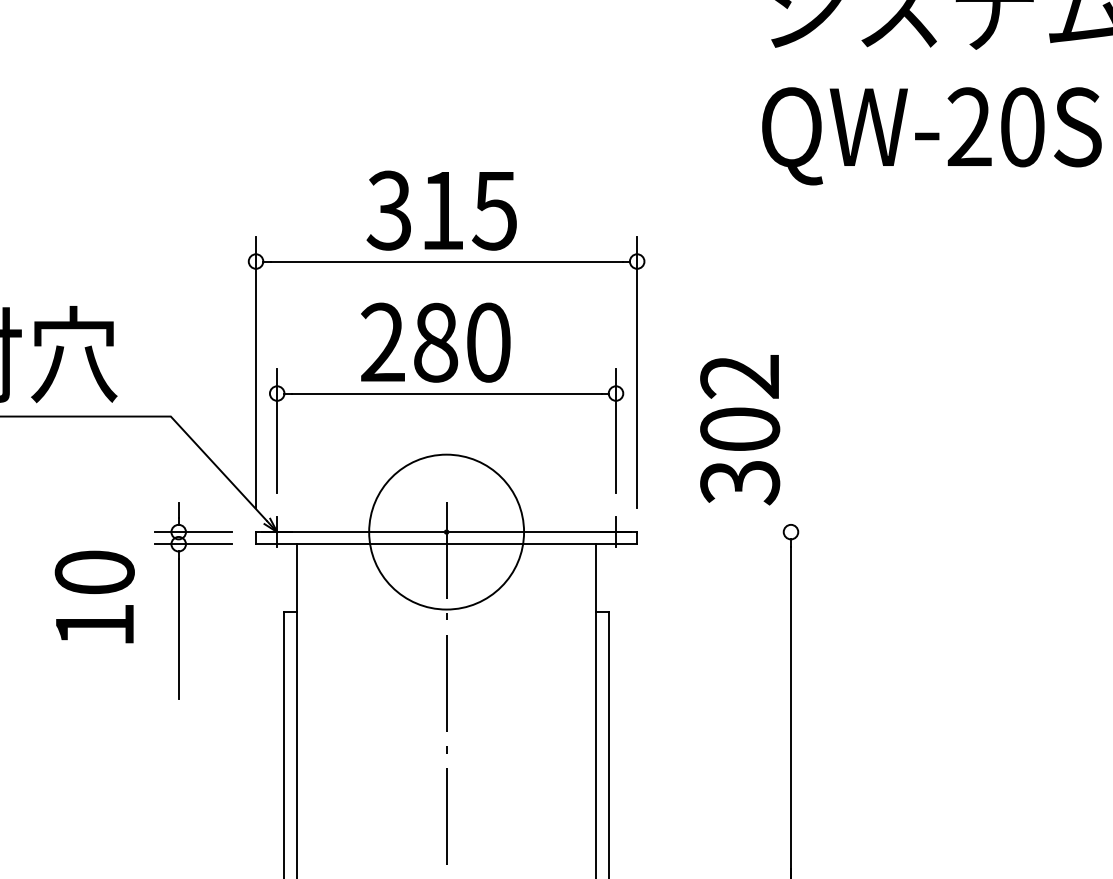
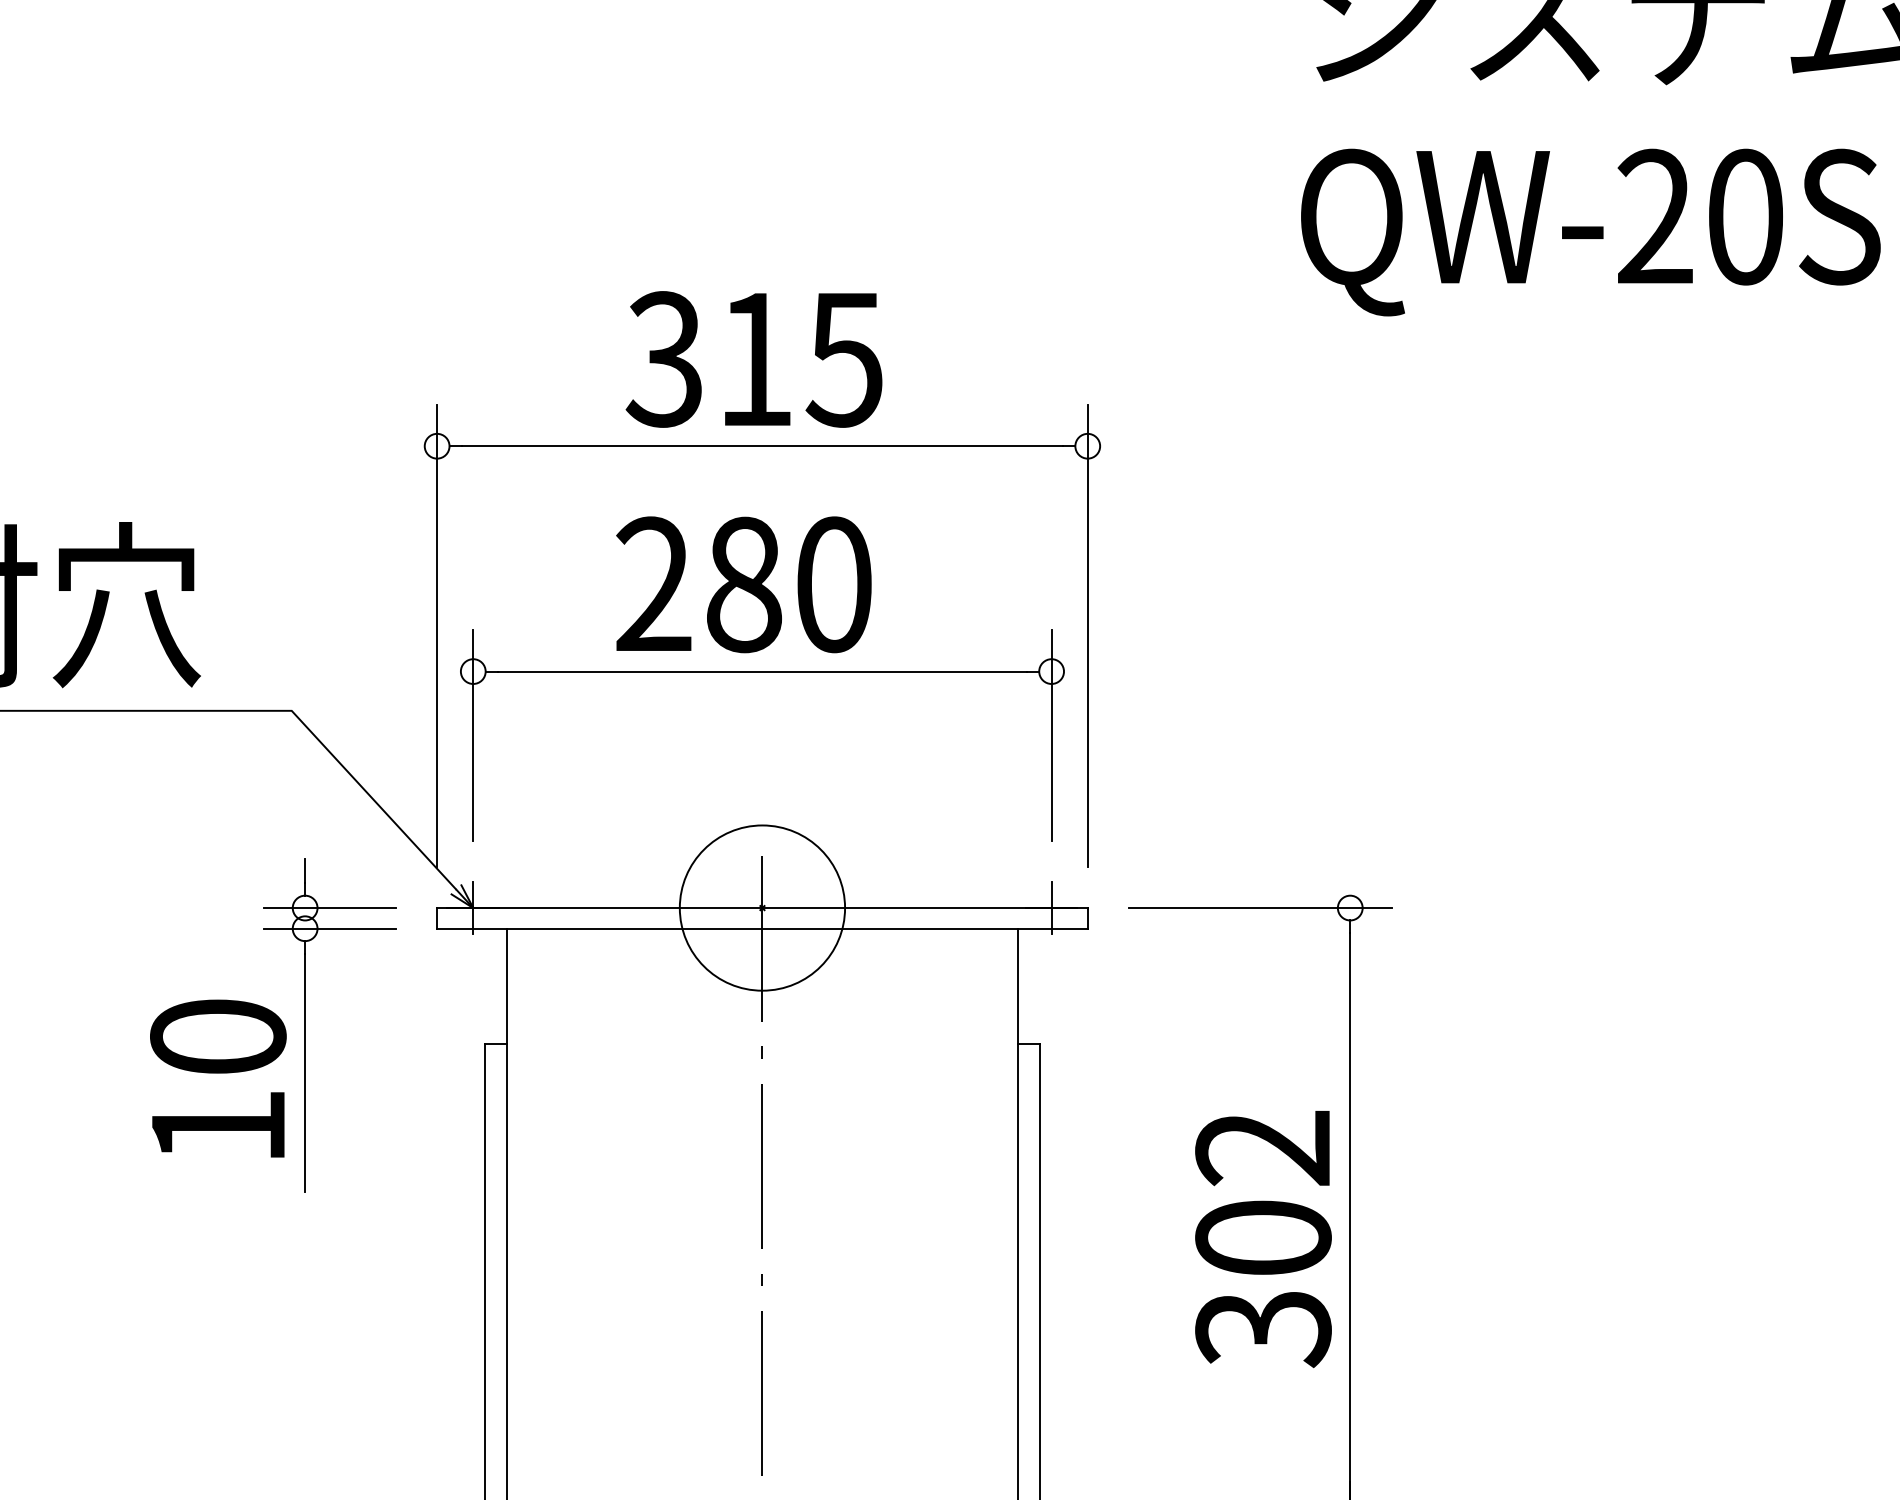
text: (740, 430) -> (1264, 1239), moved
circle: (446, 531) -> (762, 907), size x0.62
line: (738, 532) -> (1260, 908), added
text: (94, 596) -> (217, 1077), moved

